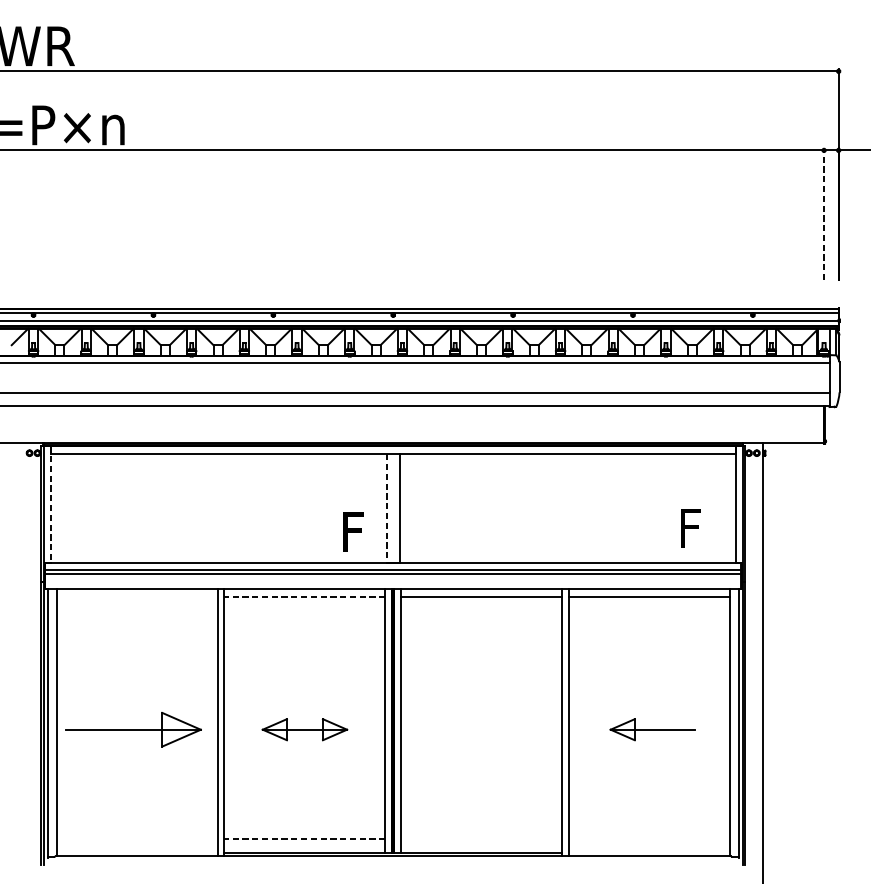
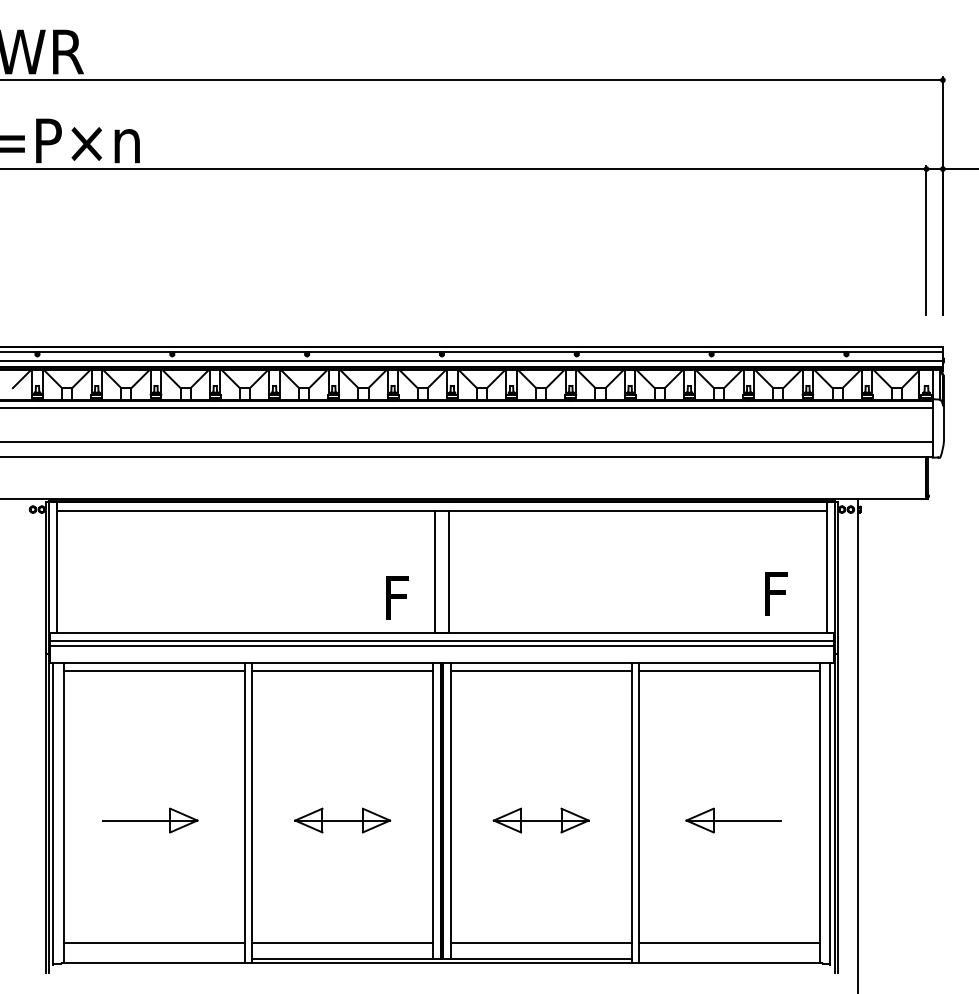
line: (824, 213) -> (926, 240), dashed -> solid
line: (50, 504) -> (56, 567), dashed -> solid
line: (386, 509) -> (434, 572), dashed -> solid
line: (136, 596) -> (153, 670), added
line: (304, 596) -> (342, 670), dashed -> solid
part: (134, 729) -> (150, 820), size x0.62
part: (480, 729) -> (540, 820), added
line: (136, 839) -> (153, 943), added
line: (304, 839) -> (342, 943), dashed -> solid
line: (480, 839) -> (540, 943), added
line: (648, 839) -> (729, 943), added

